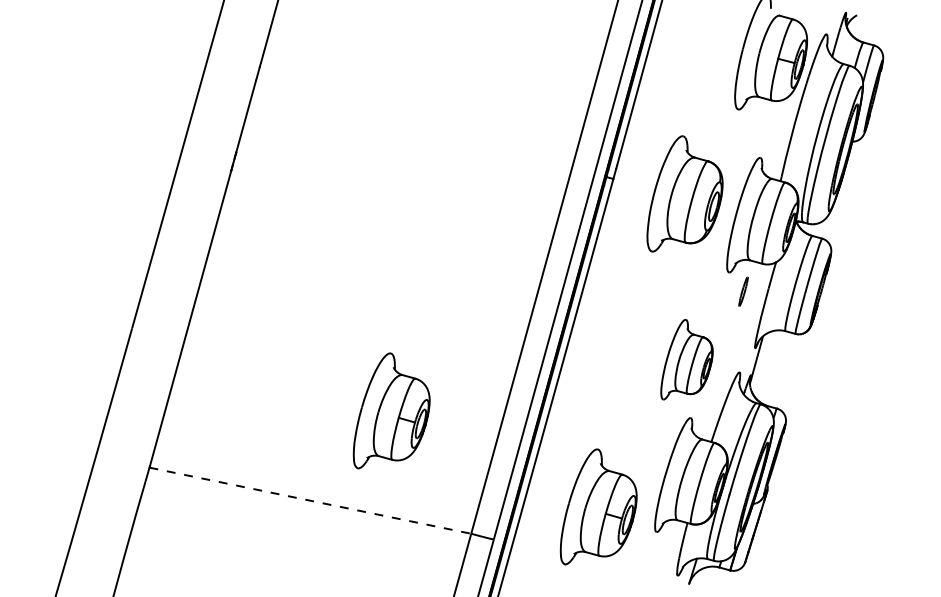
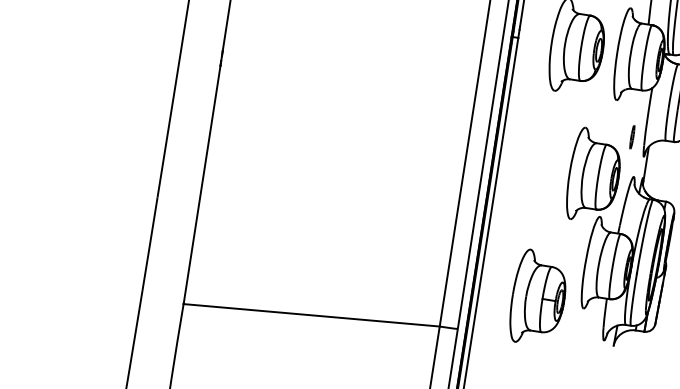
part: (743, 291) -> (632, 137), moved
part: (686, 359) -> (591, 171), size x1.43
part: (391, 410) -> (366, 237), removed
line: (310, 500) -> (311, 315), dashed -> solid

